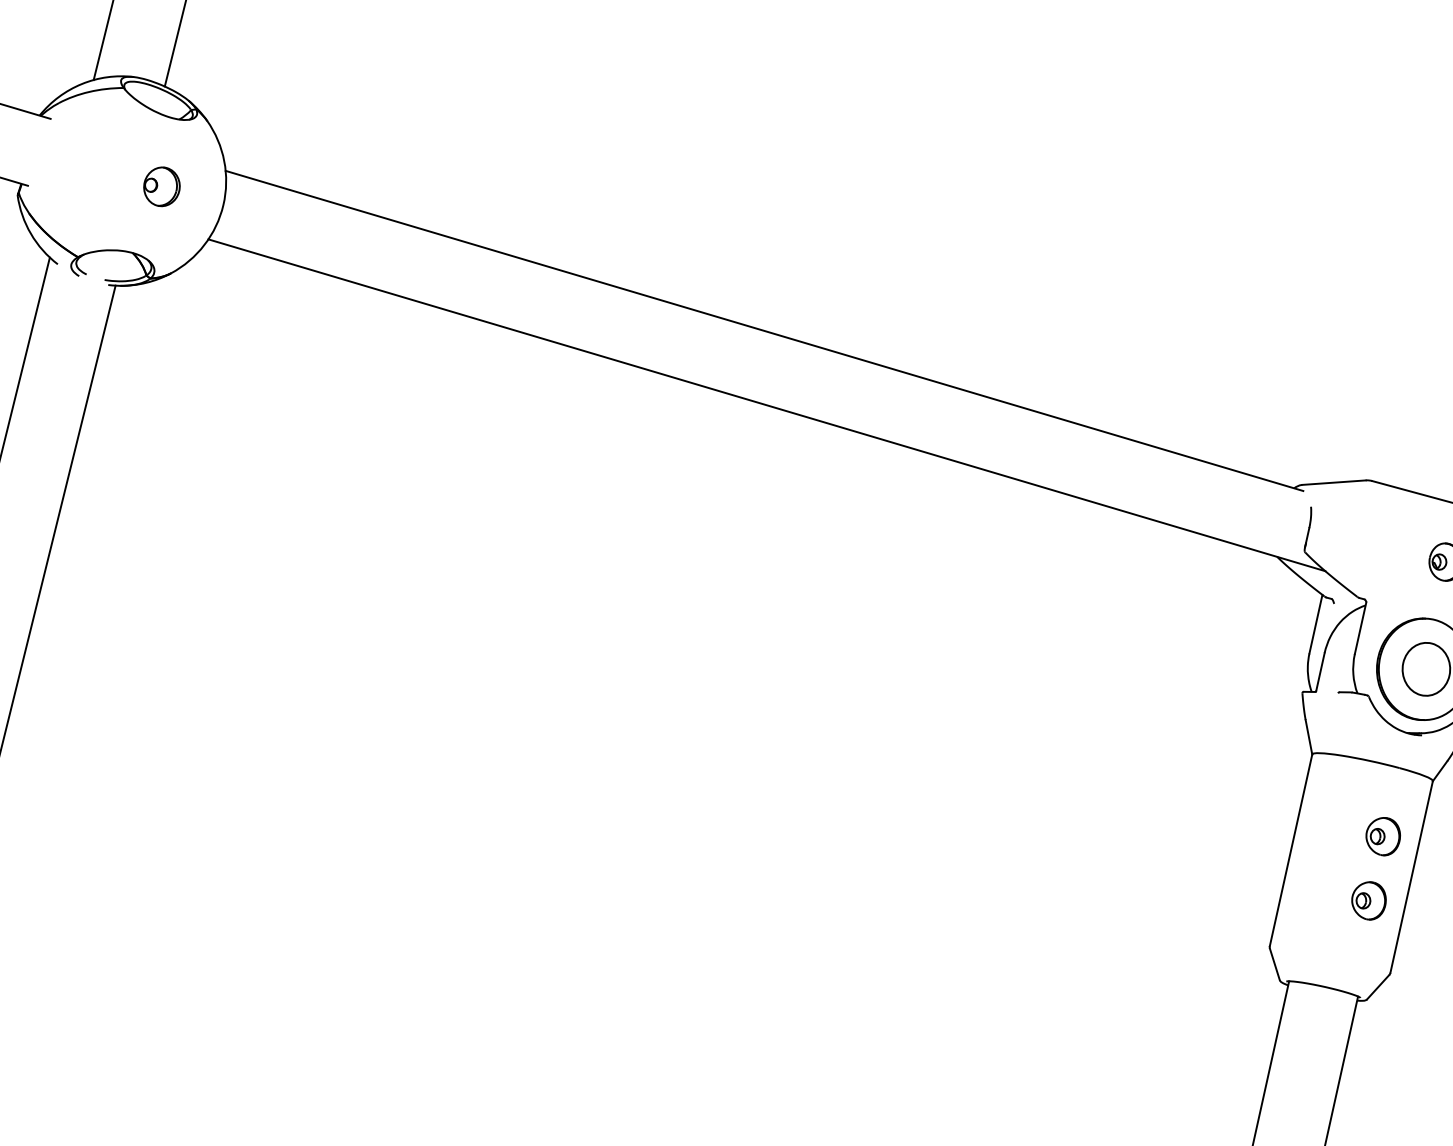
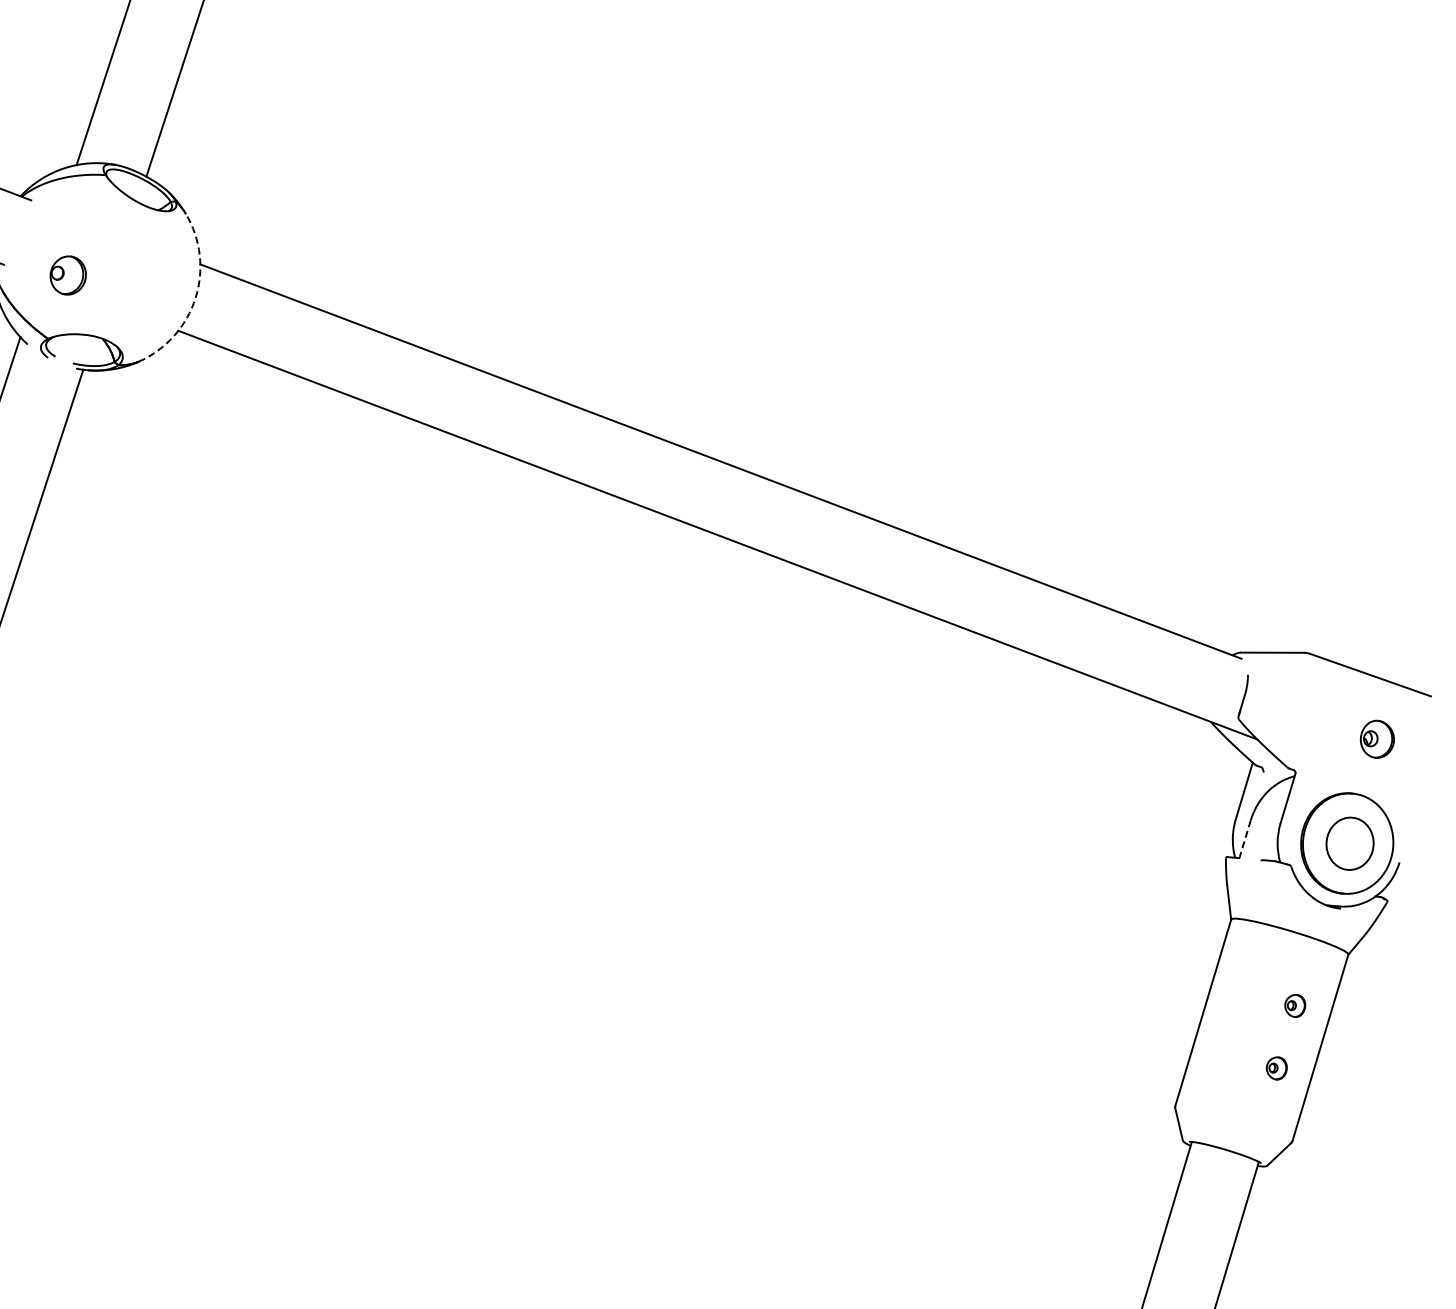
part: (161, 186) -> (67, 275), moved
arc: (223, 205) -> (195, 298), solid -> dashed
line: (1320, 671) -> (1245, 838), solid -> dashed
part: (1382, 836) -> (1294, 1005), size x0.6
part: (1368, 901) -> (1276, 1068), size x0.6

